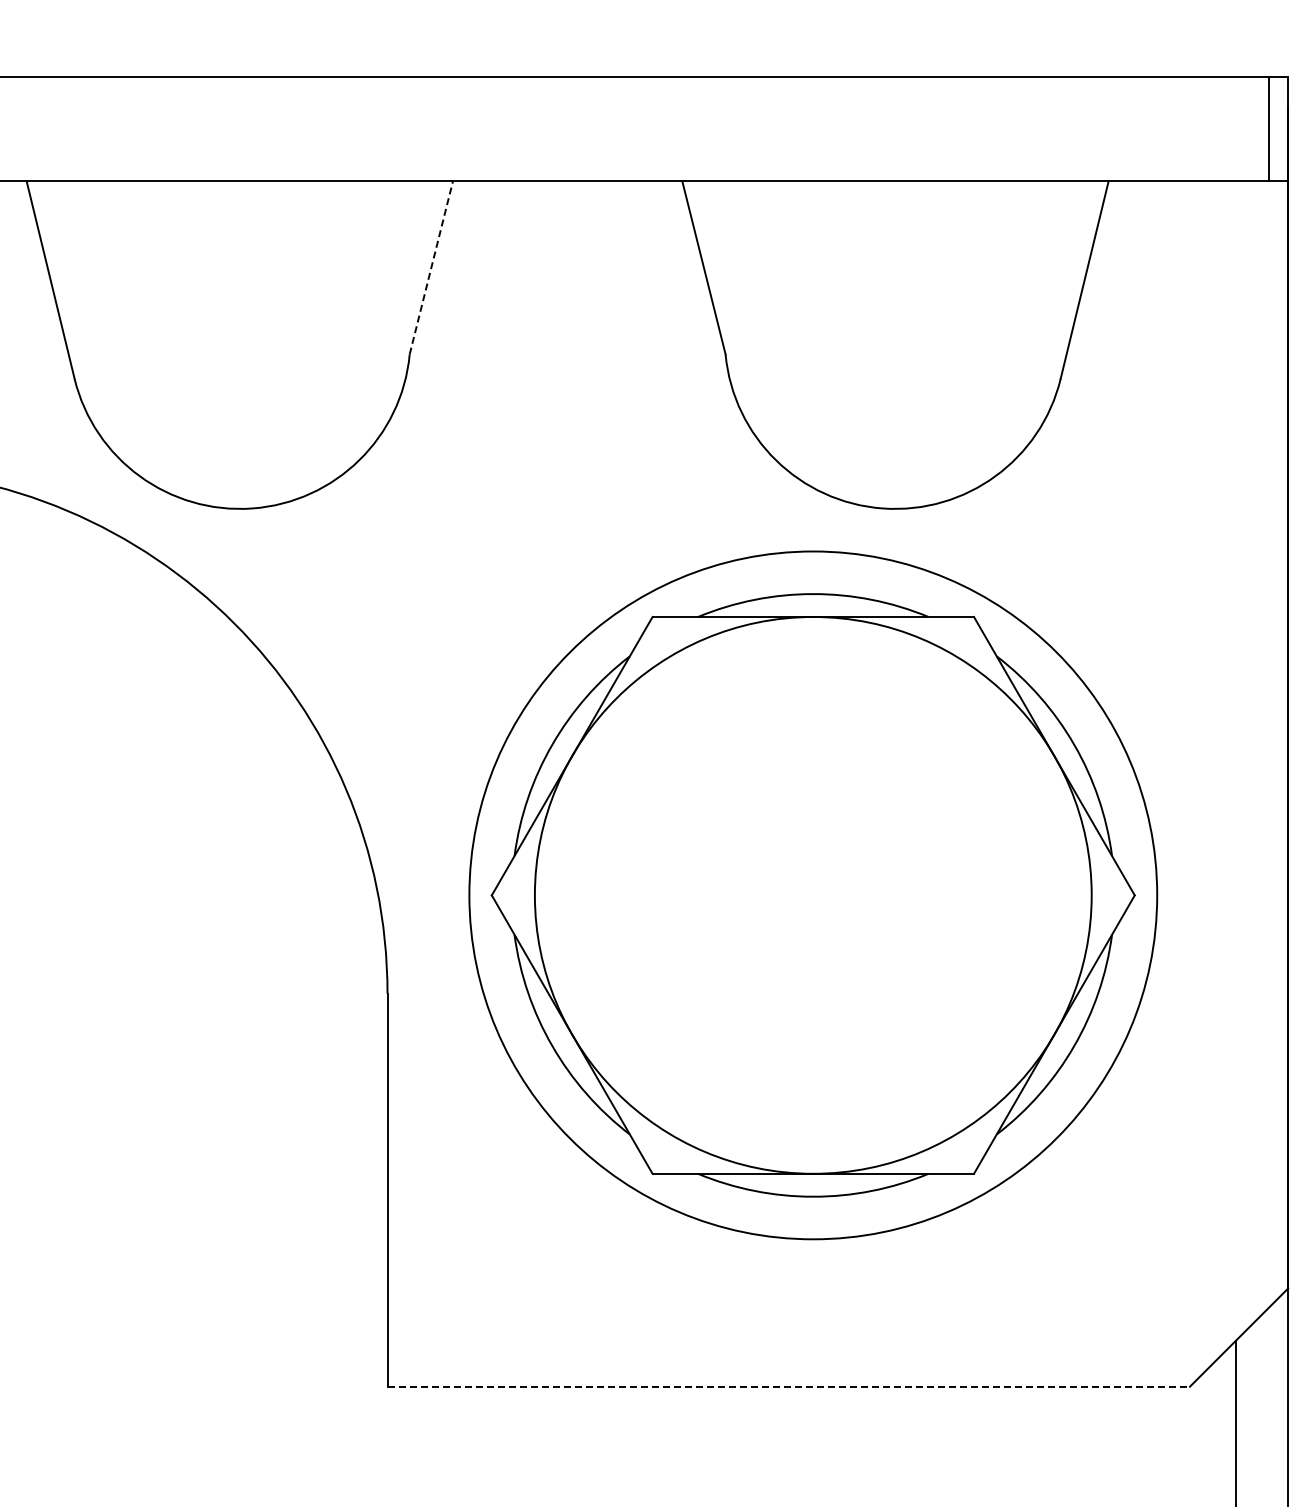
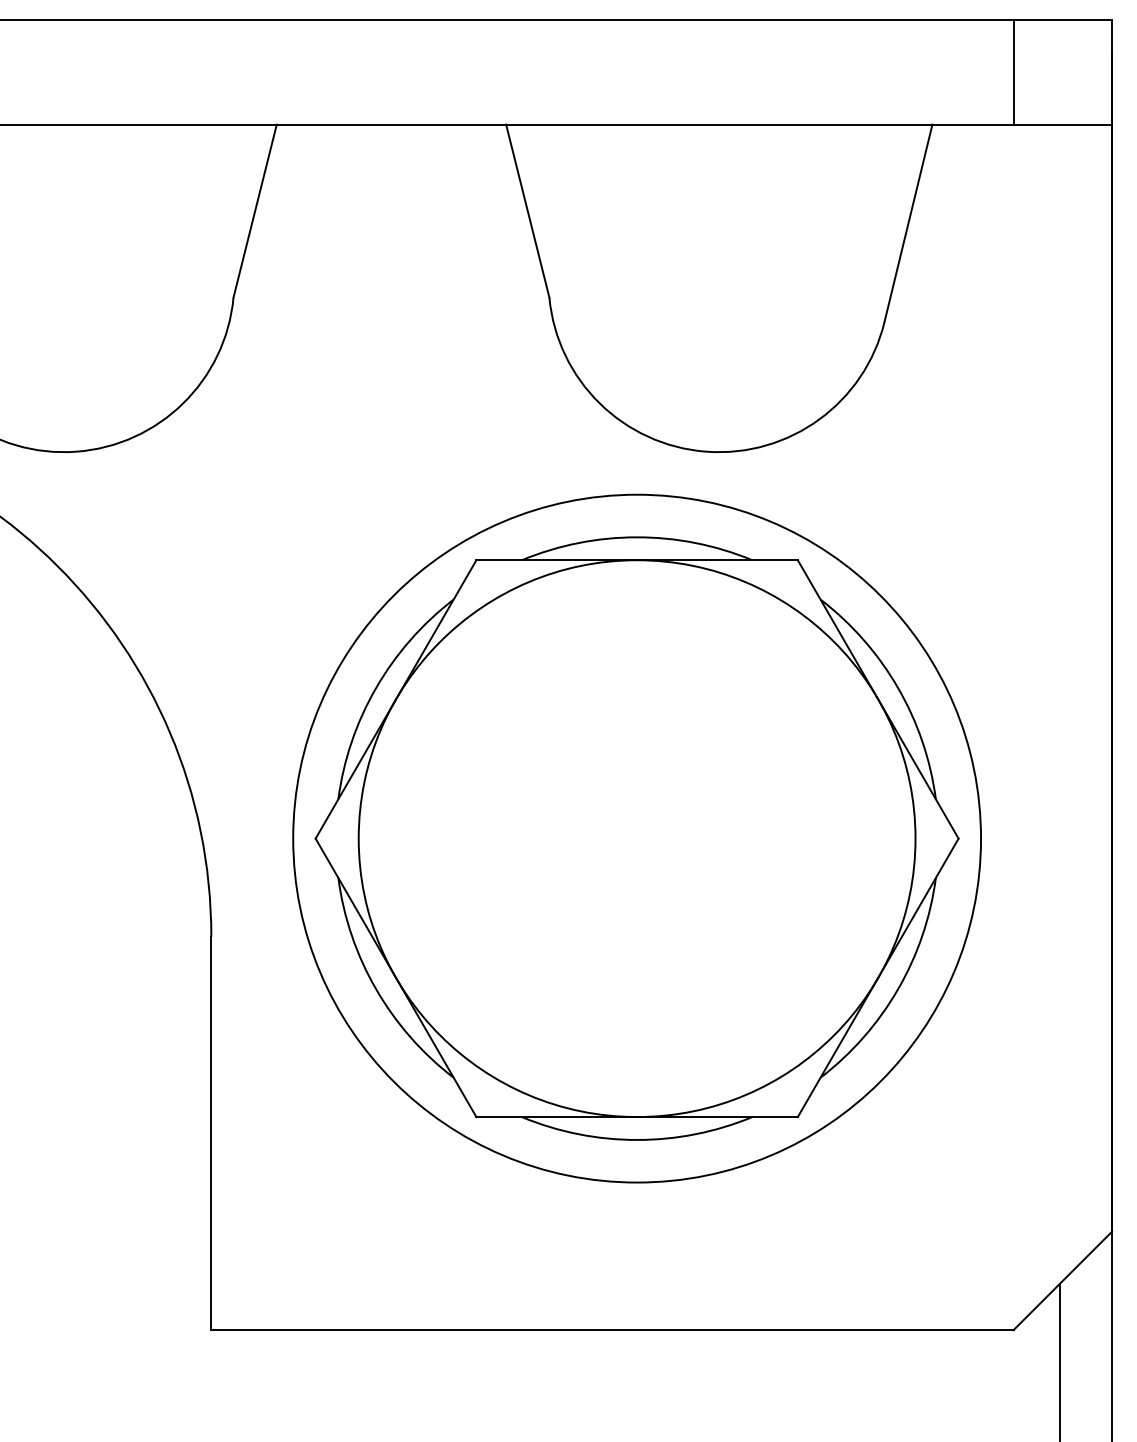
line: (1268, 128) -> (1013, 71), moved
line: (431, 267) -> (255, 210), dashed -> solid
line: (789, 1386) -> (613, 1329), dashed -> solid

